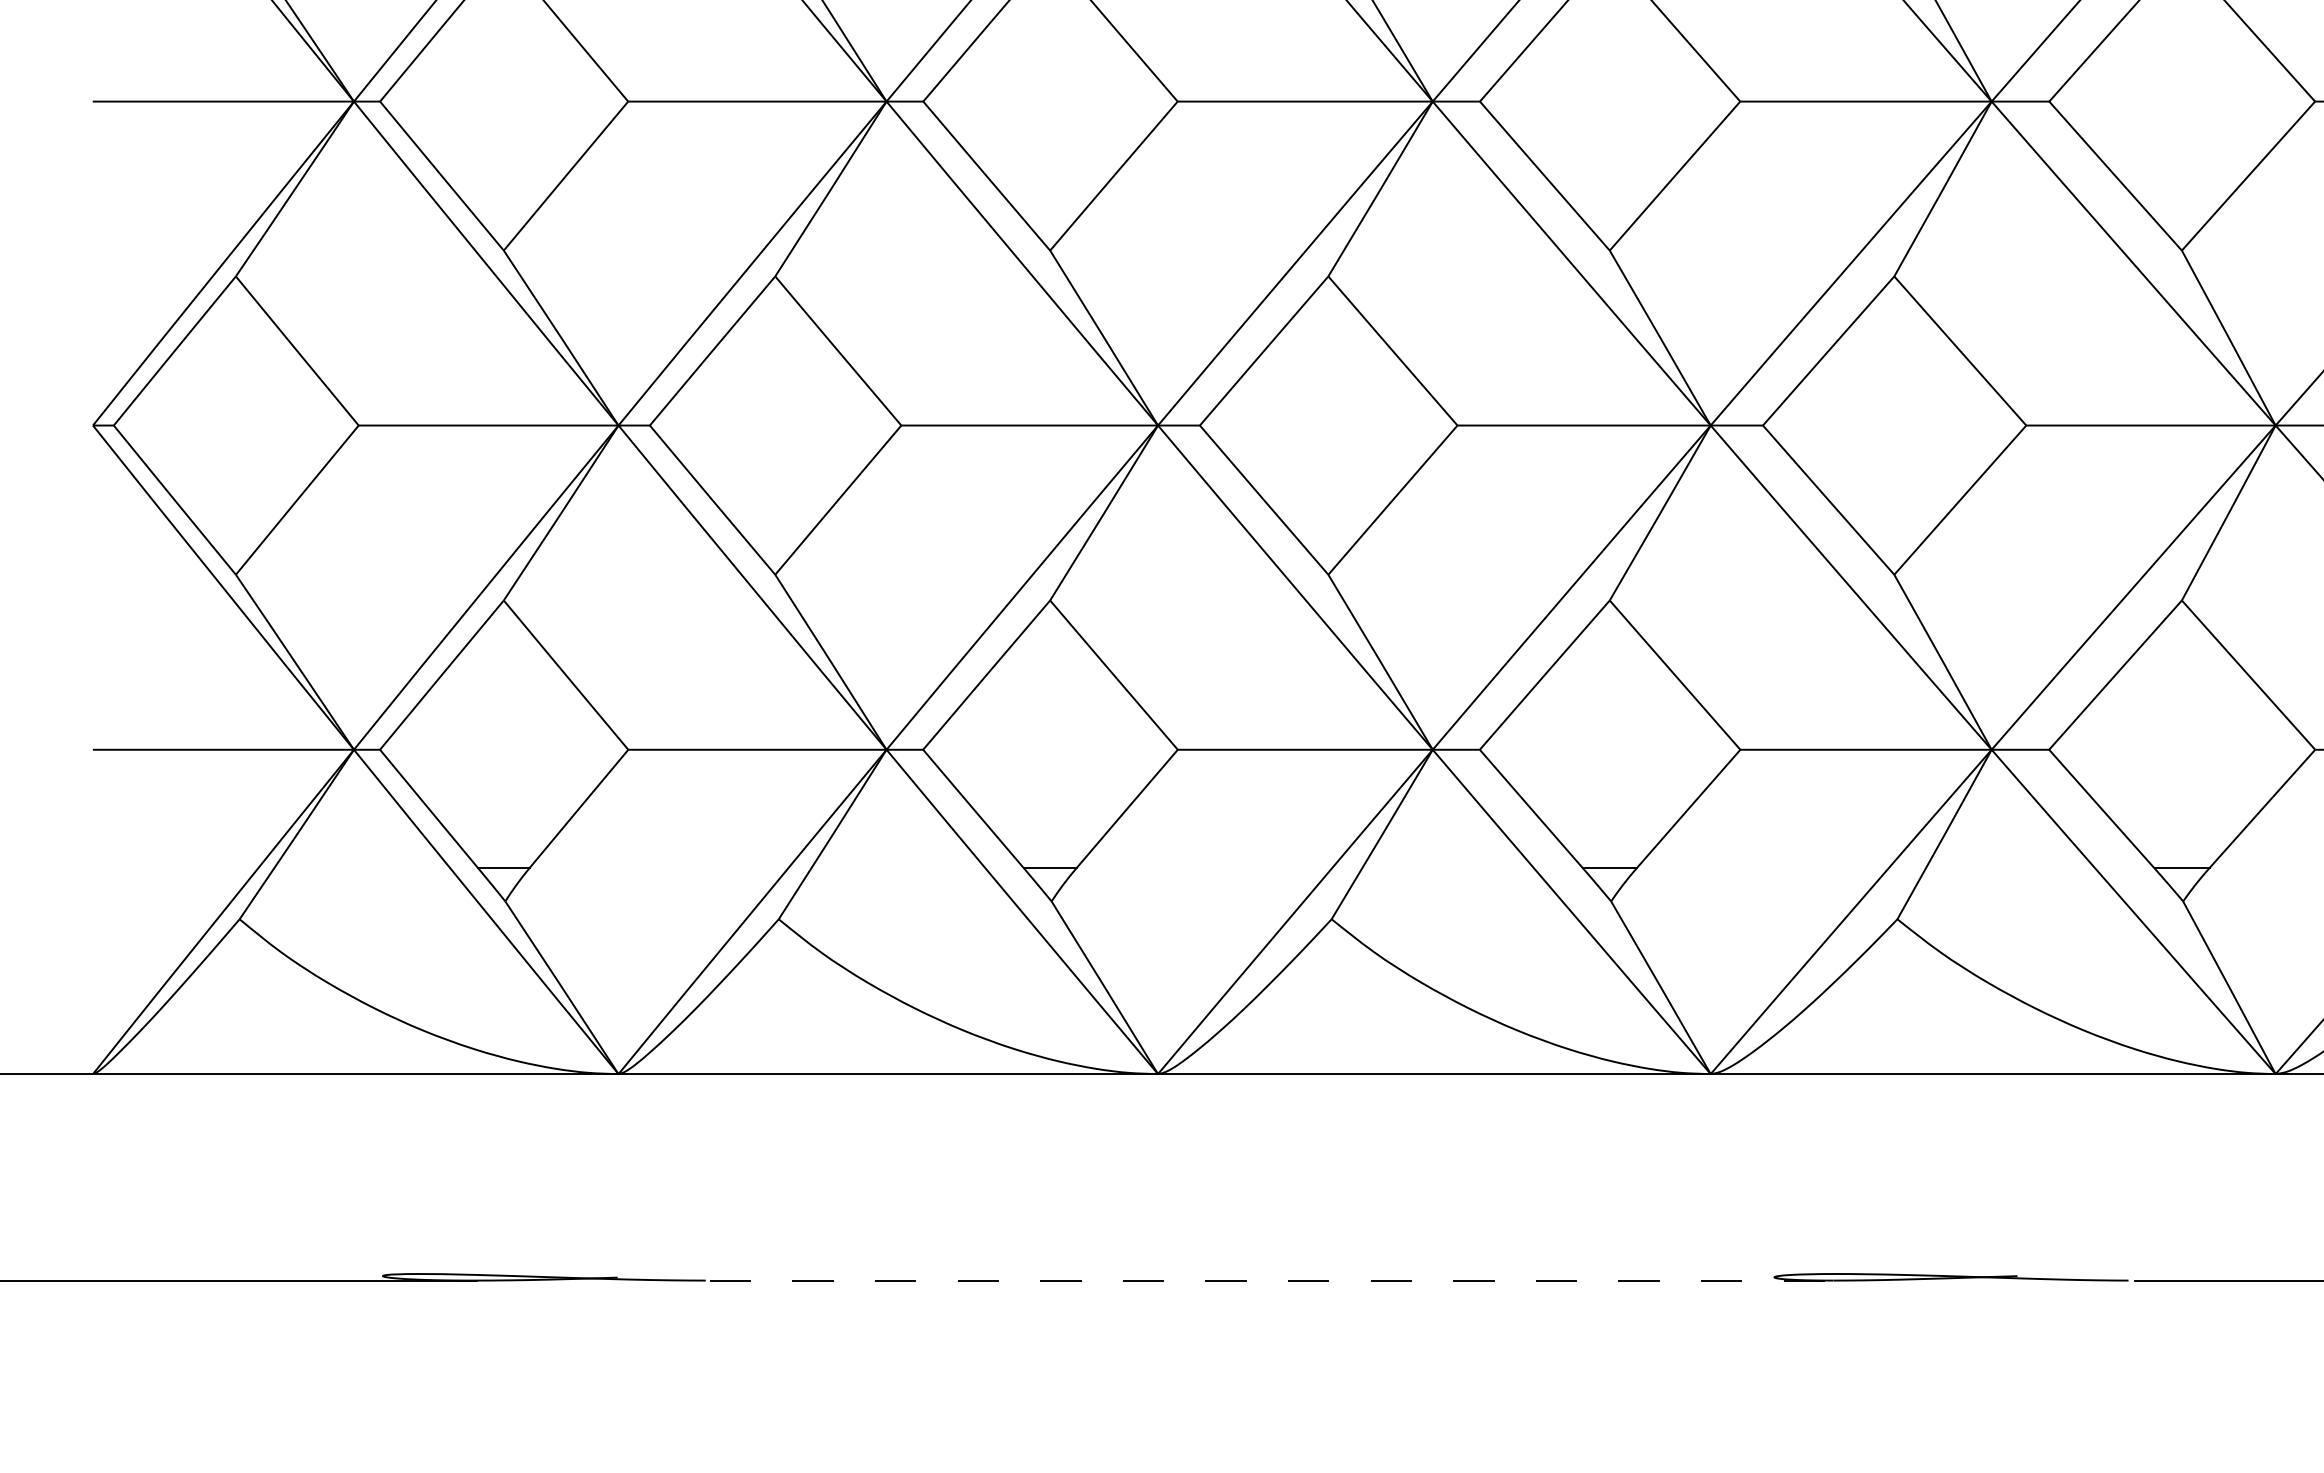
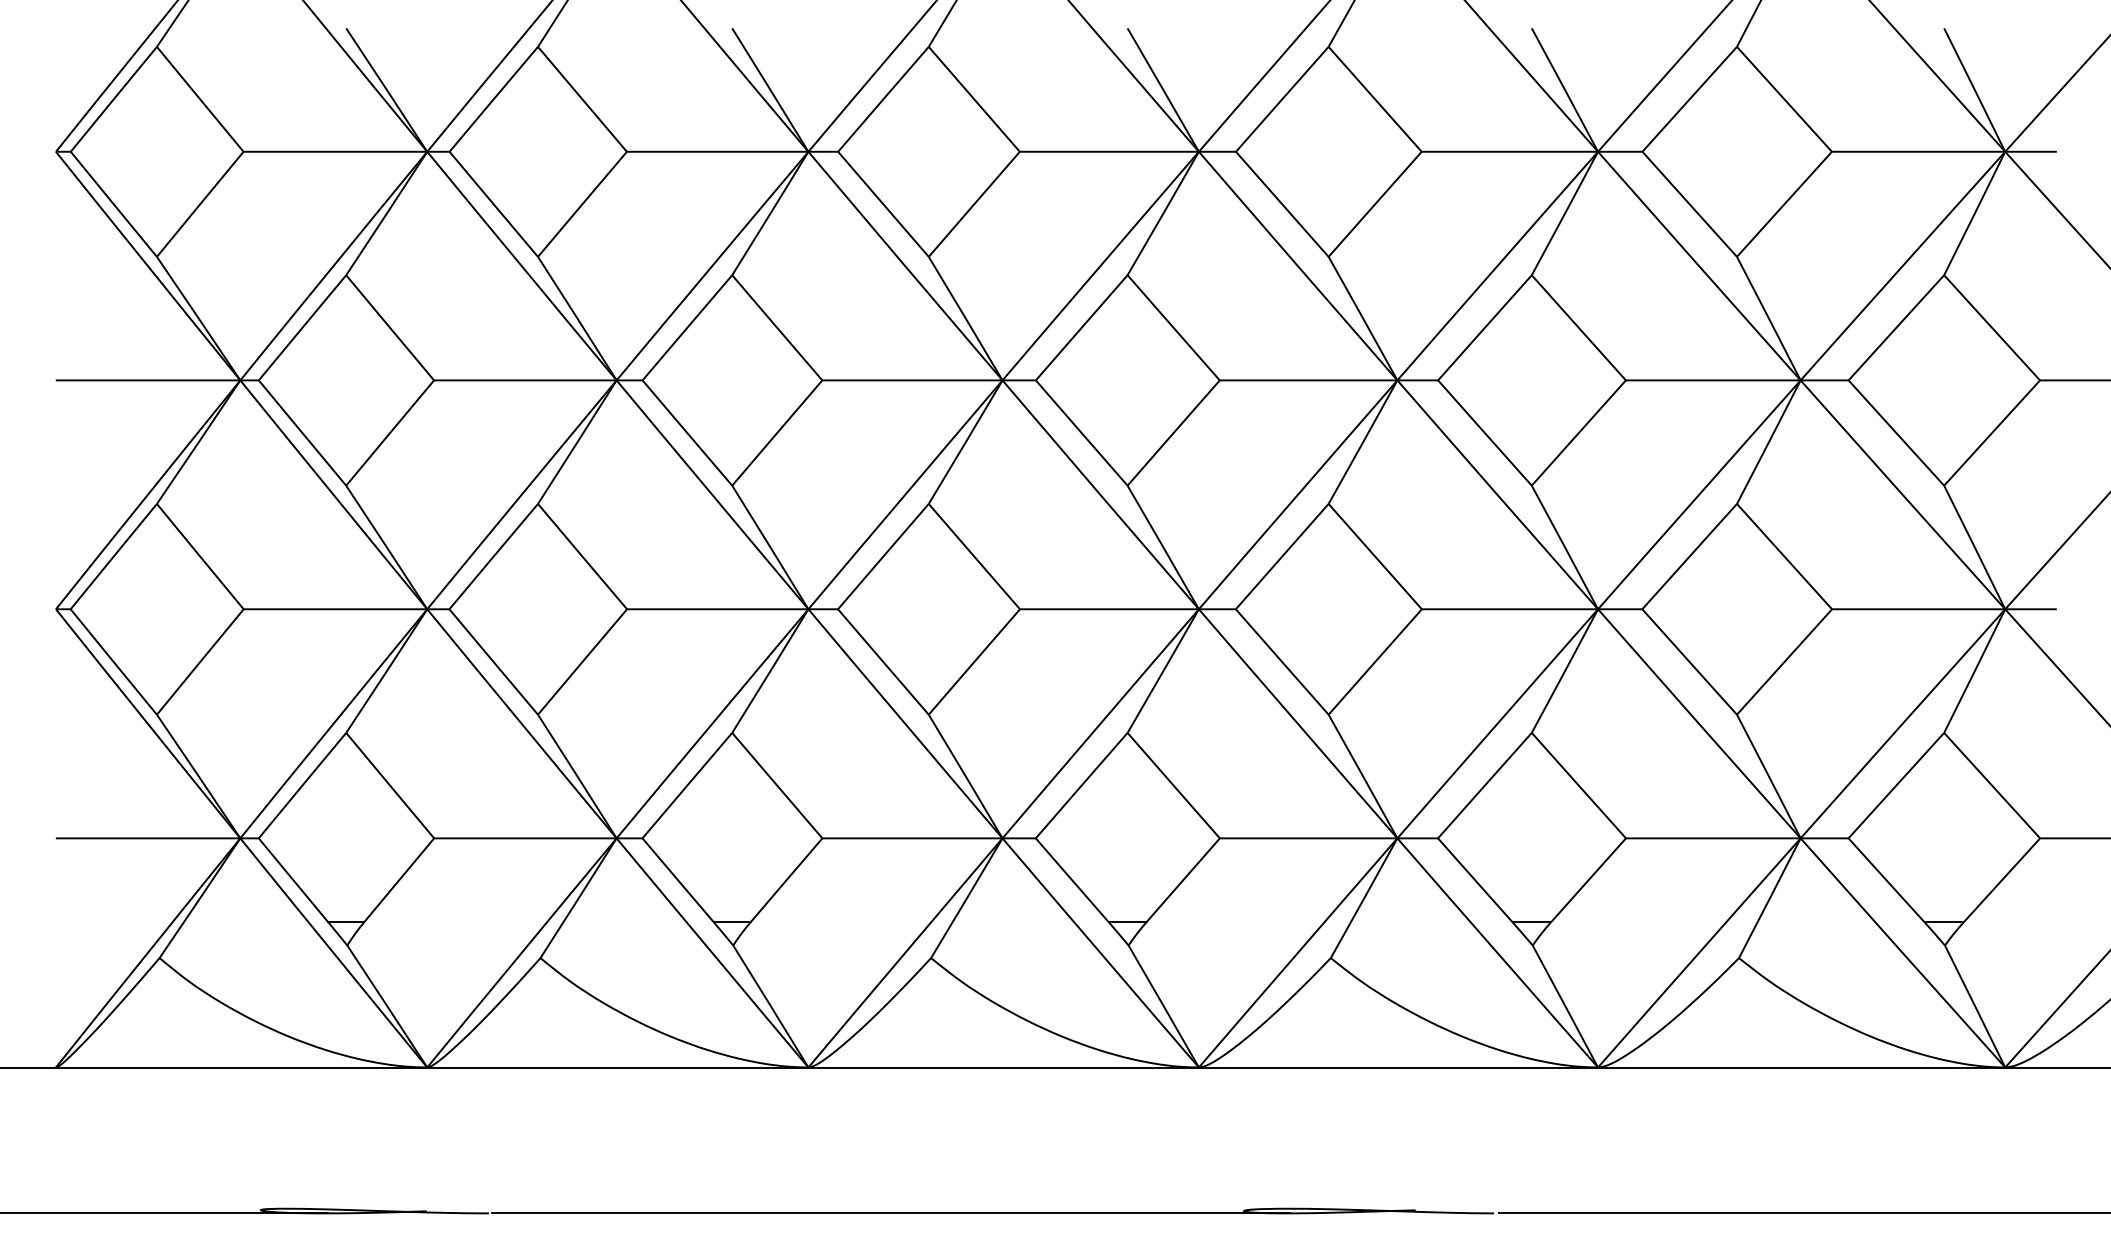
line: (1275, 1280) -> (891, 1213), dashed -> solid

